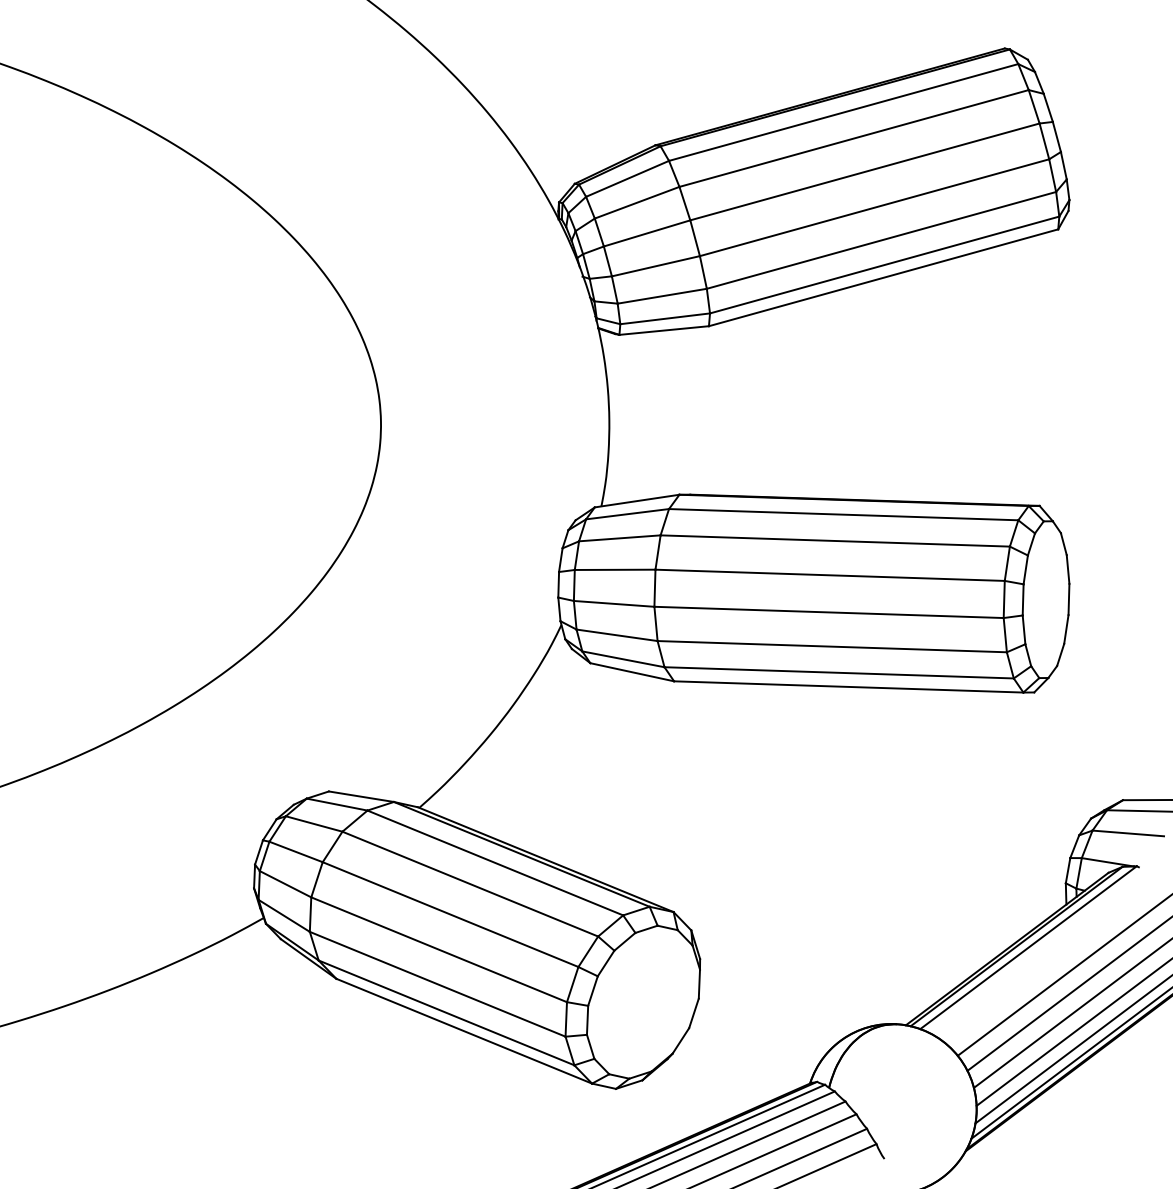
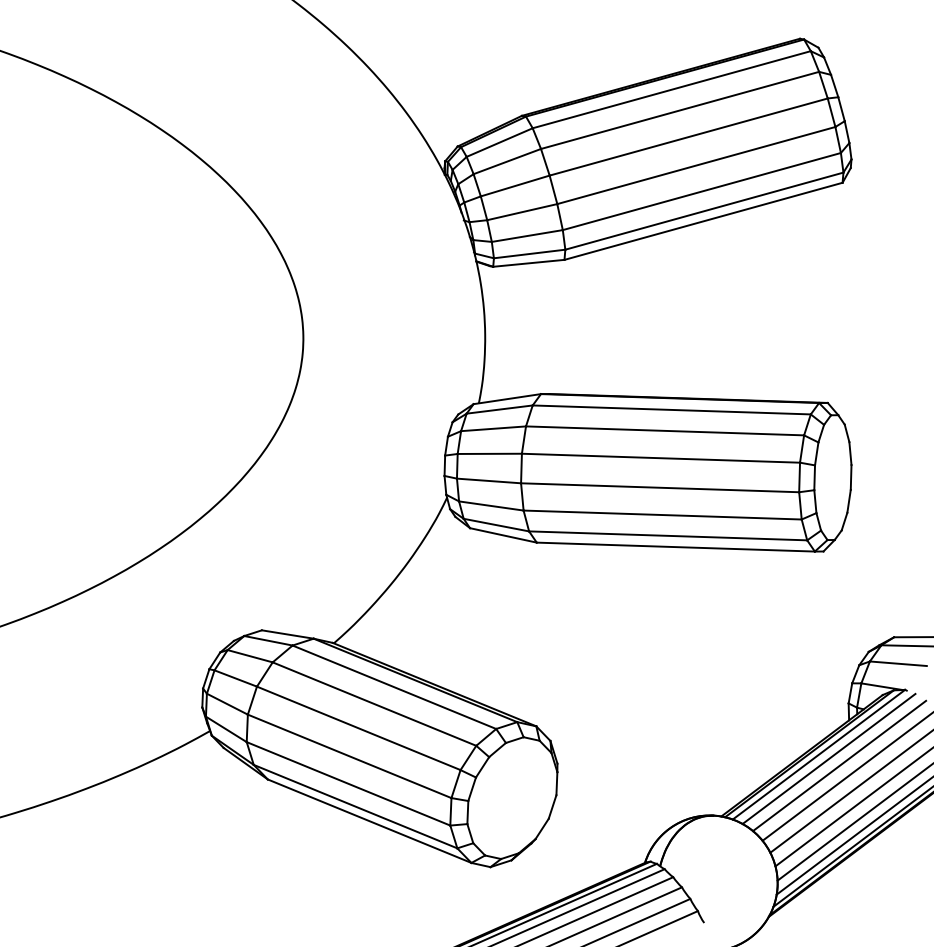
line: (1040, 952) -> (828, 758), added
line: (1054, 961) -> (839, 765), added

